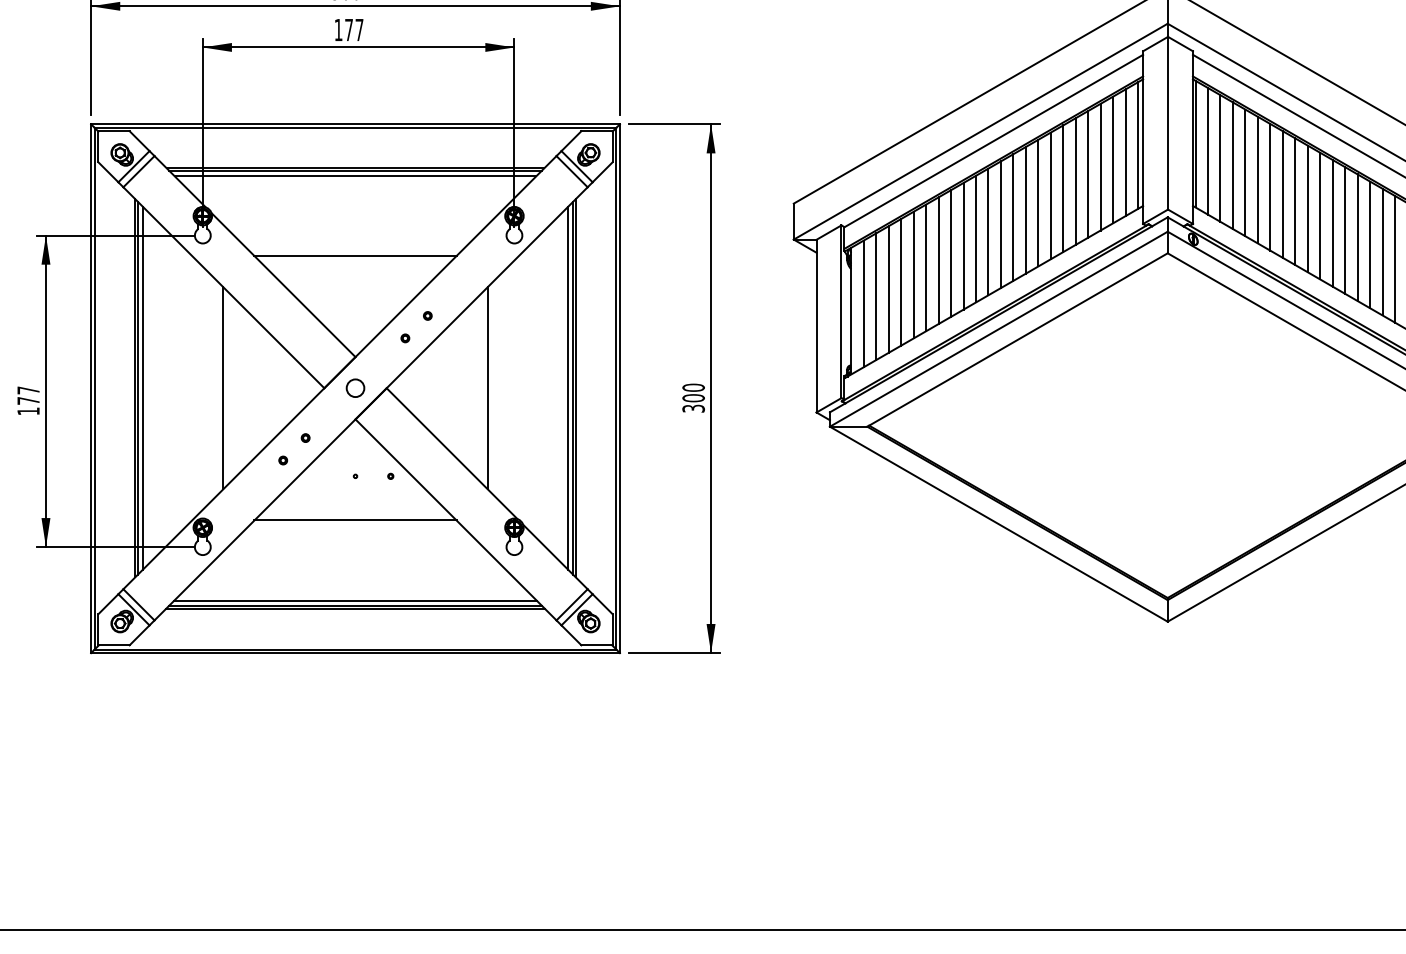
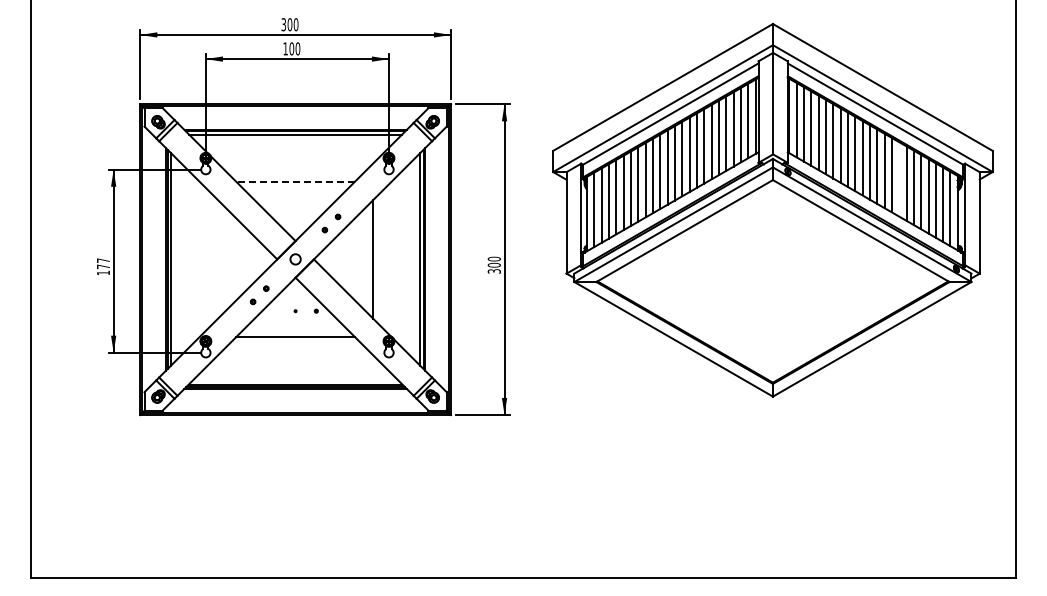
text: (353, 29) -> (294, 48), 177 -> 100
line: (1383, 252) -> (899, 179), removed
line: (355, 255) -> (295, 181), solid -> dashed
line: (222, 388) -> (217, 259), removed

